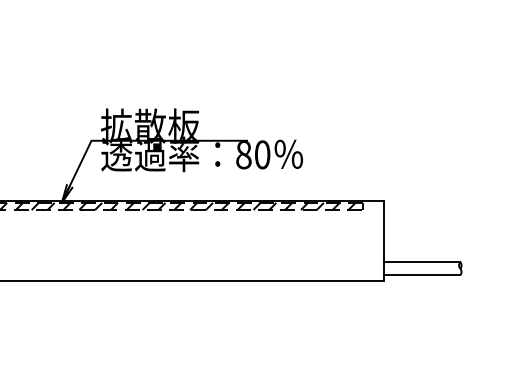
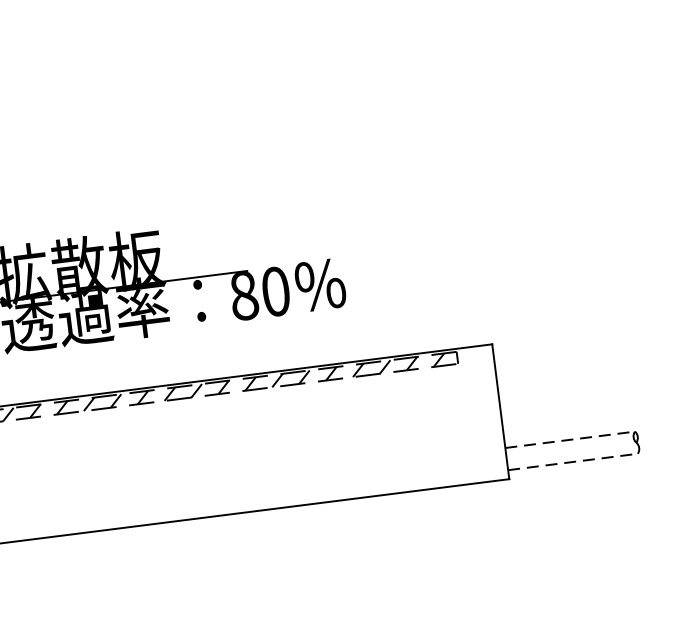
line: (422, 262) -> (570, 440), solid -> dashed
line: (422, 275) -> (573, 462), solid -> dashed

